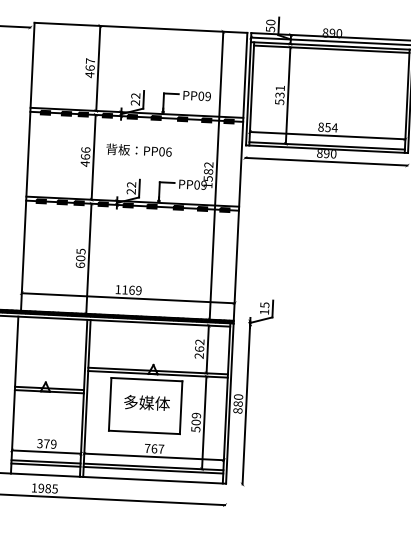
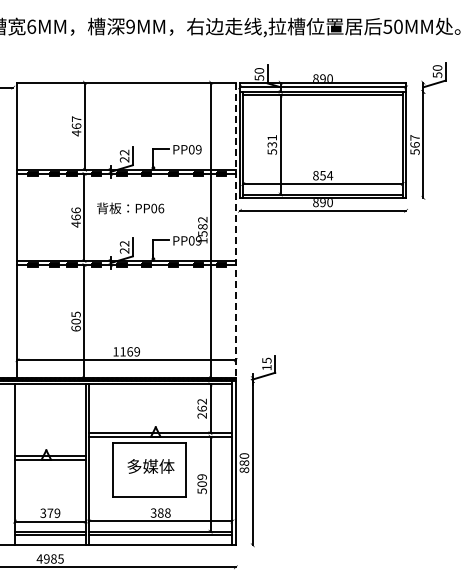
line: (240, 176) -> (235, 230), solid -> dashed
text: (154, 448) -> (160, 512), 767 -> 388
text: (34, 487) -> (39, 558), 1985 -> 4985

